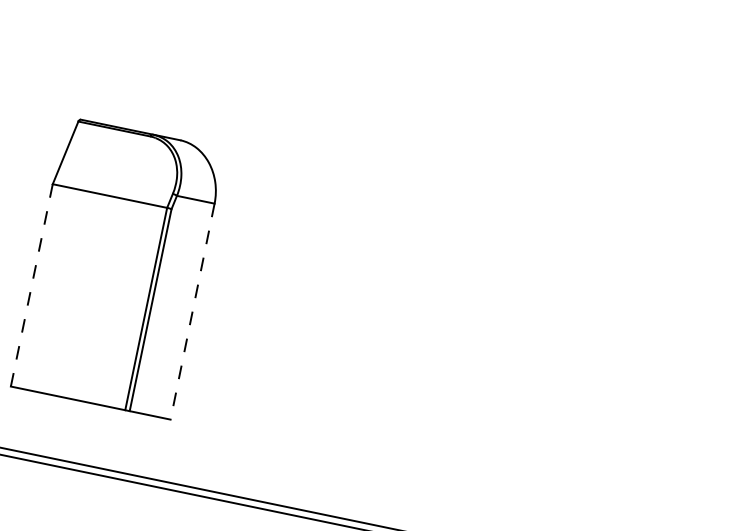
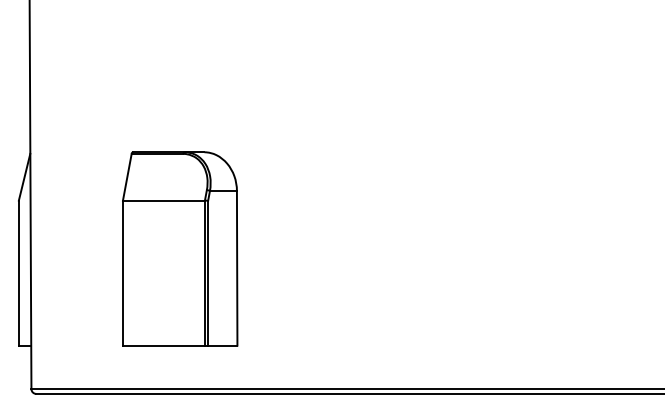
line: (31, 284) -> (122, 272), dashed -> solid
line: (192, 312) -> (237, 268), dashed -> solid

